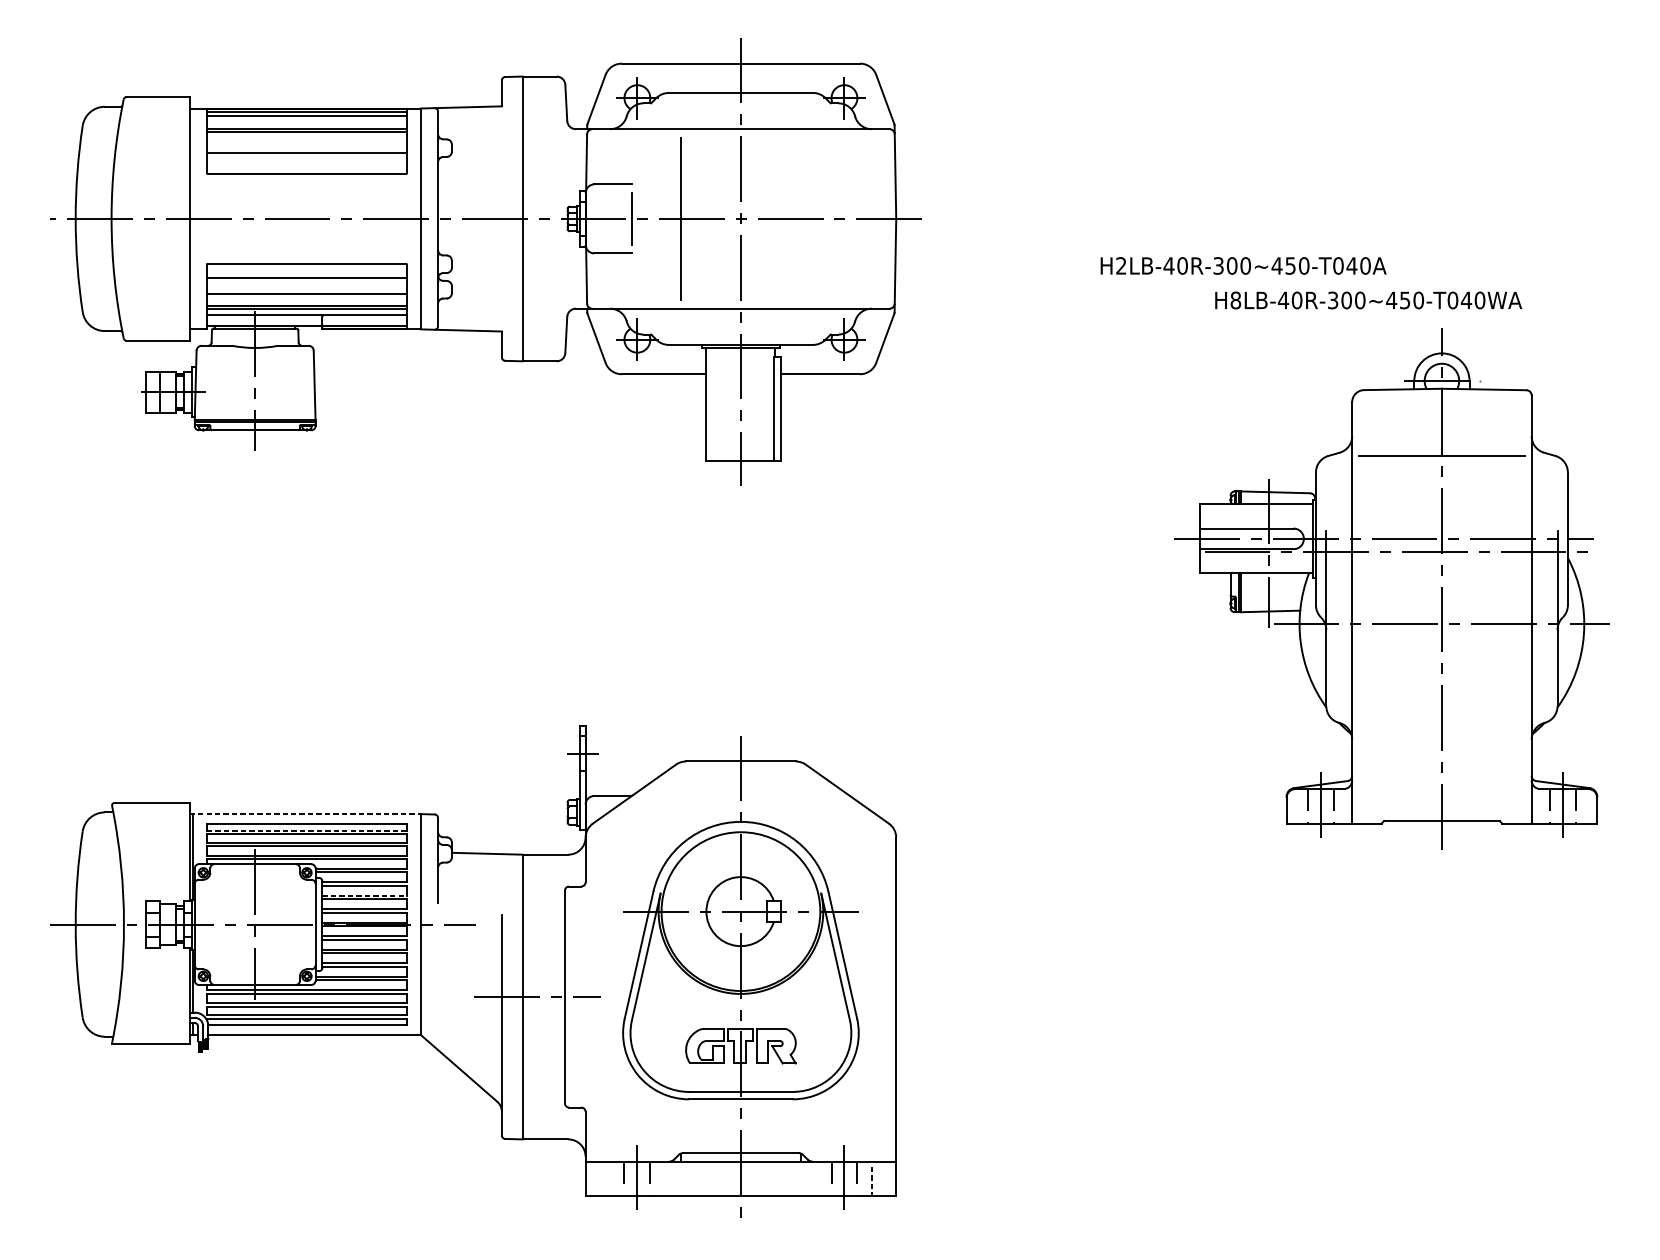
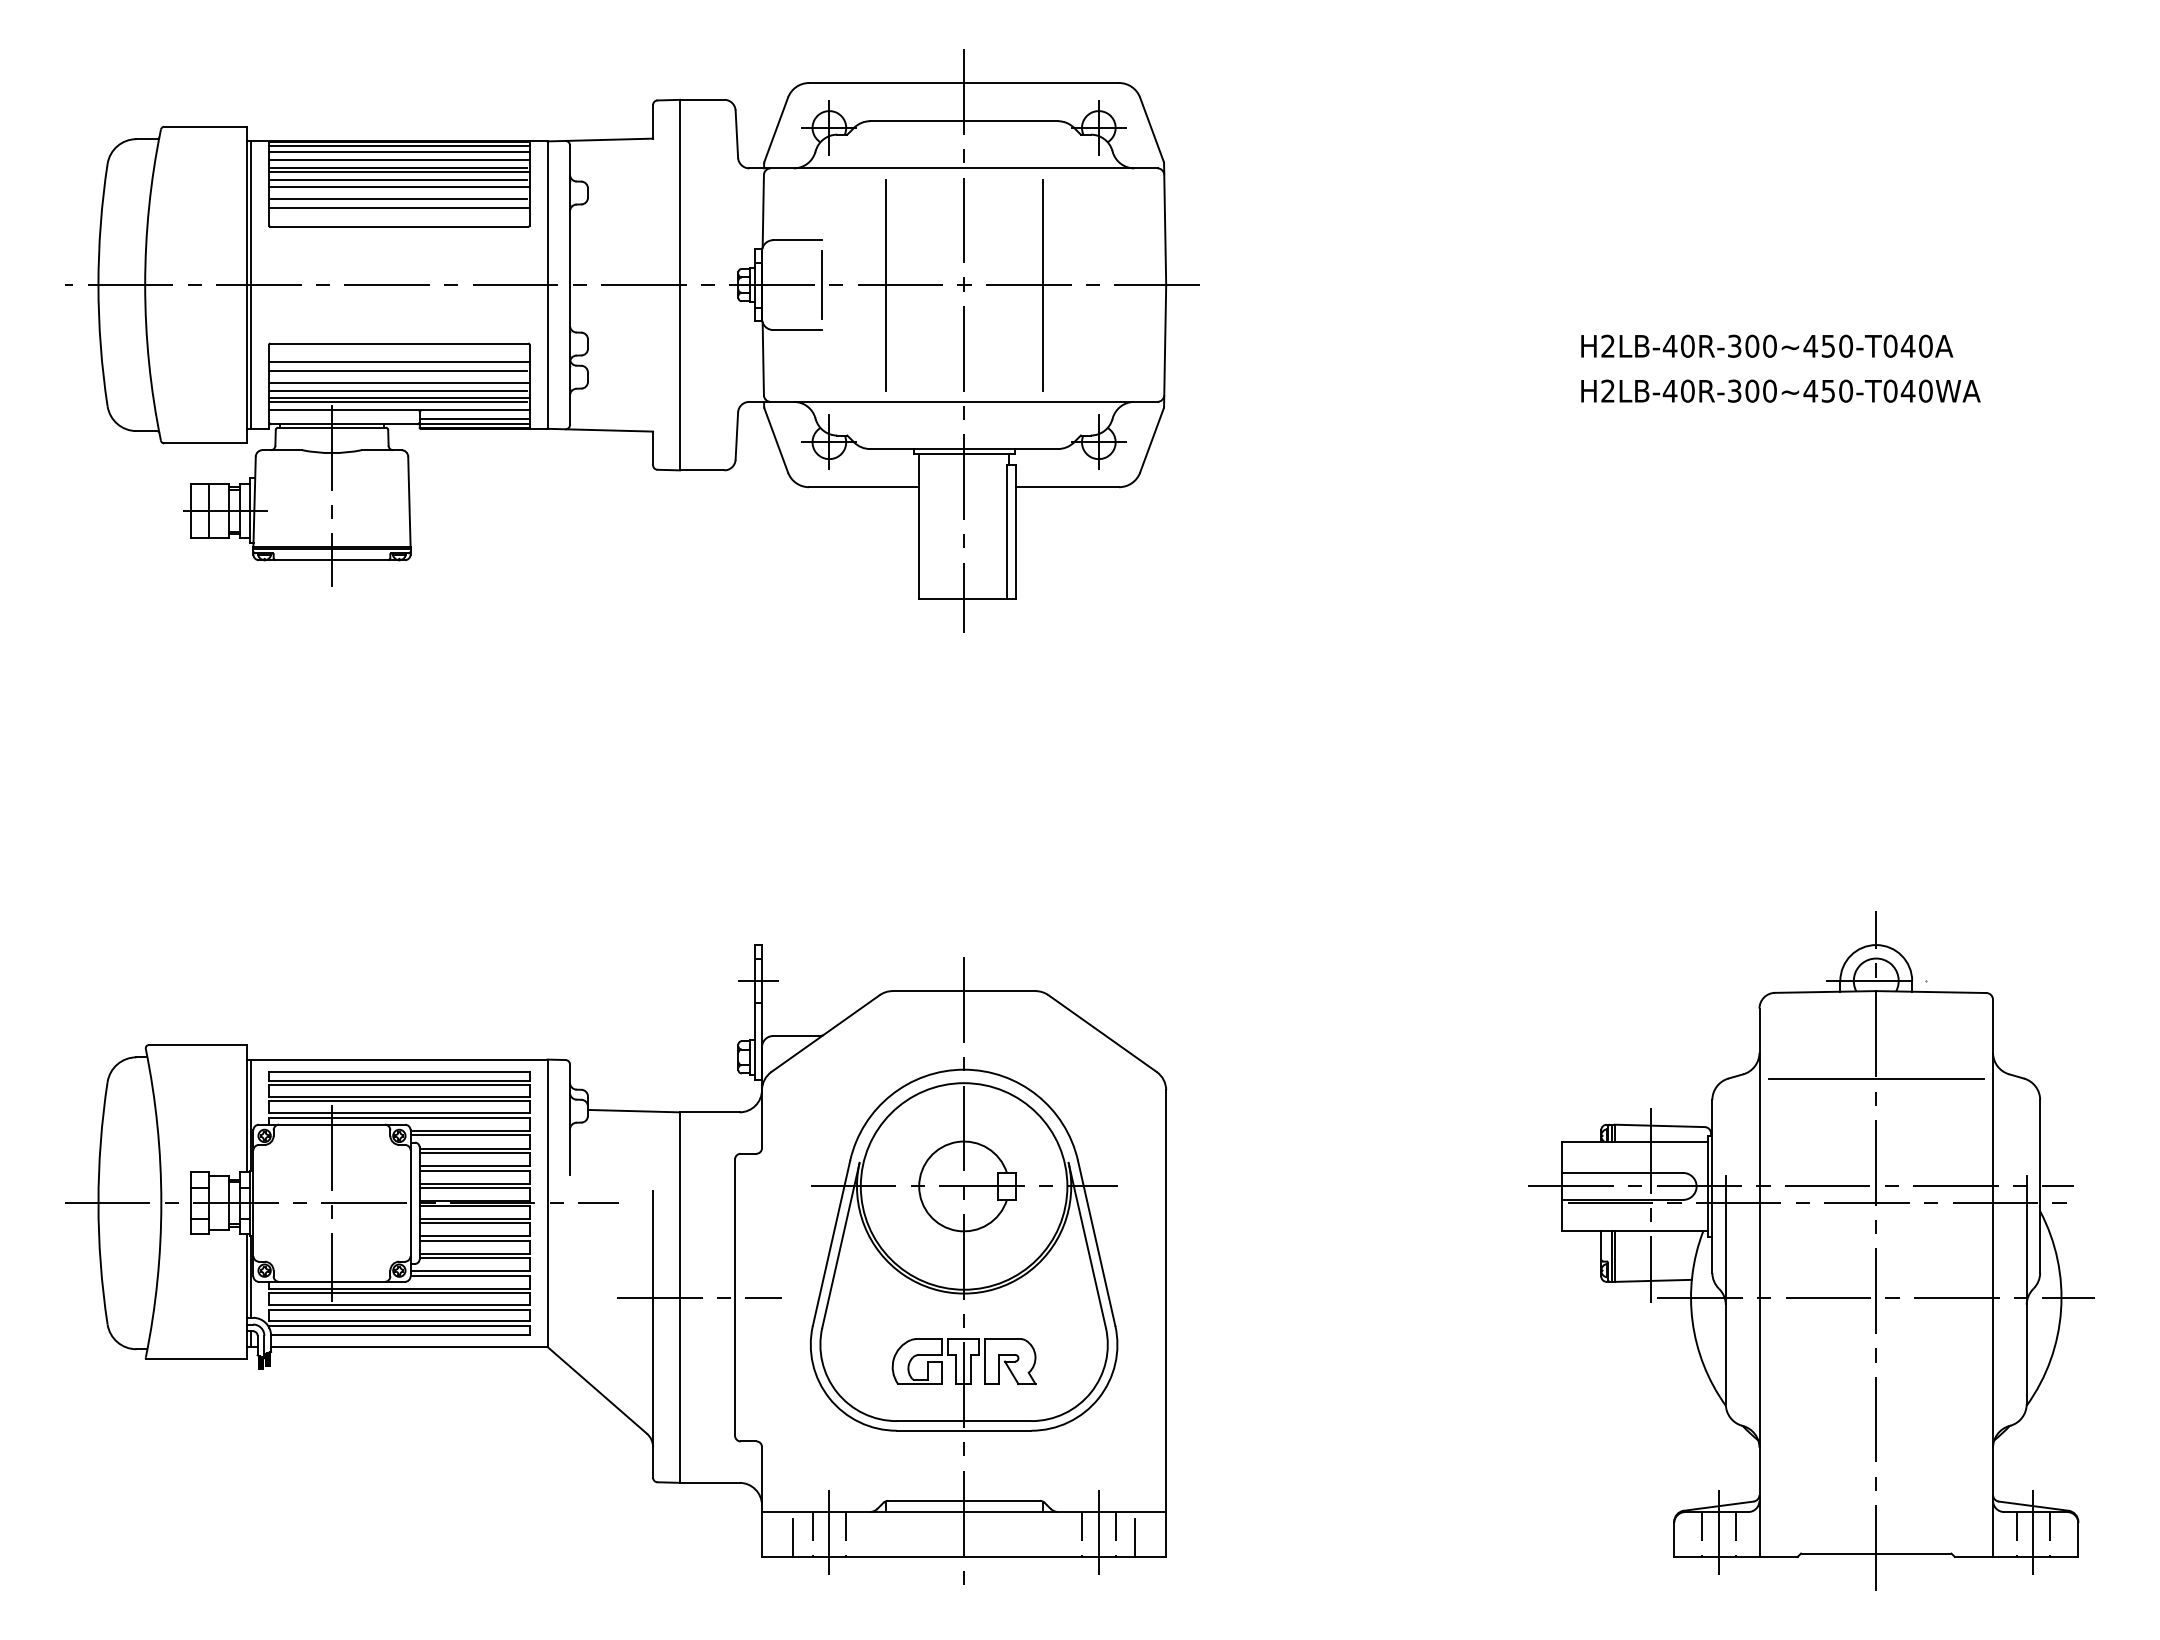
line: (307, 122) -> (399, 159), added
line: (307, 137) -> (399, 179), added
line: (307, 143) -> (399, 187), added
line: (307, 160) -> (399, 208), added
line: (193, 218) -> (251, 284), added
line: (801, 218) -> (1042, 284), added
text: (1243, 265) -> (1767, 345), moved
line: (306, 284) -> (398, 370), added
line: (306, 299) -> (398, 390), added
text: (1236, 299) -> (1608, 390), H8LB-40R-300~450-T040WA -> H2LB-40R-300~450-T040WA
line: (364, 321) -> (474, 418), added
part: (1392, 588) -> (1811, 1250), moved
line: (305, 814) -> (397, 1059), dashed -> solid
line: (307, 830) -> (399, 1080), dashed -> solid
line: (365, 896) -> (475, 1166), dashed -> solid
line: (609, 1181) -> (793, 1537), added
line: (871, 1182) -> (1134, 1538), dashed -> solid

